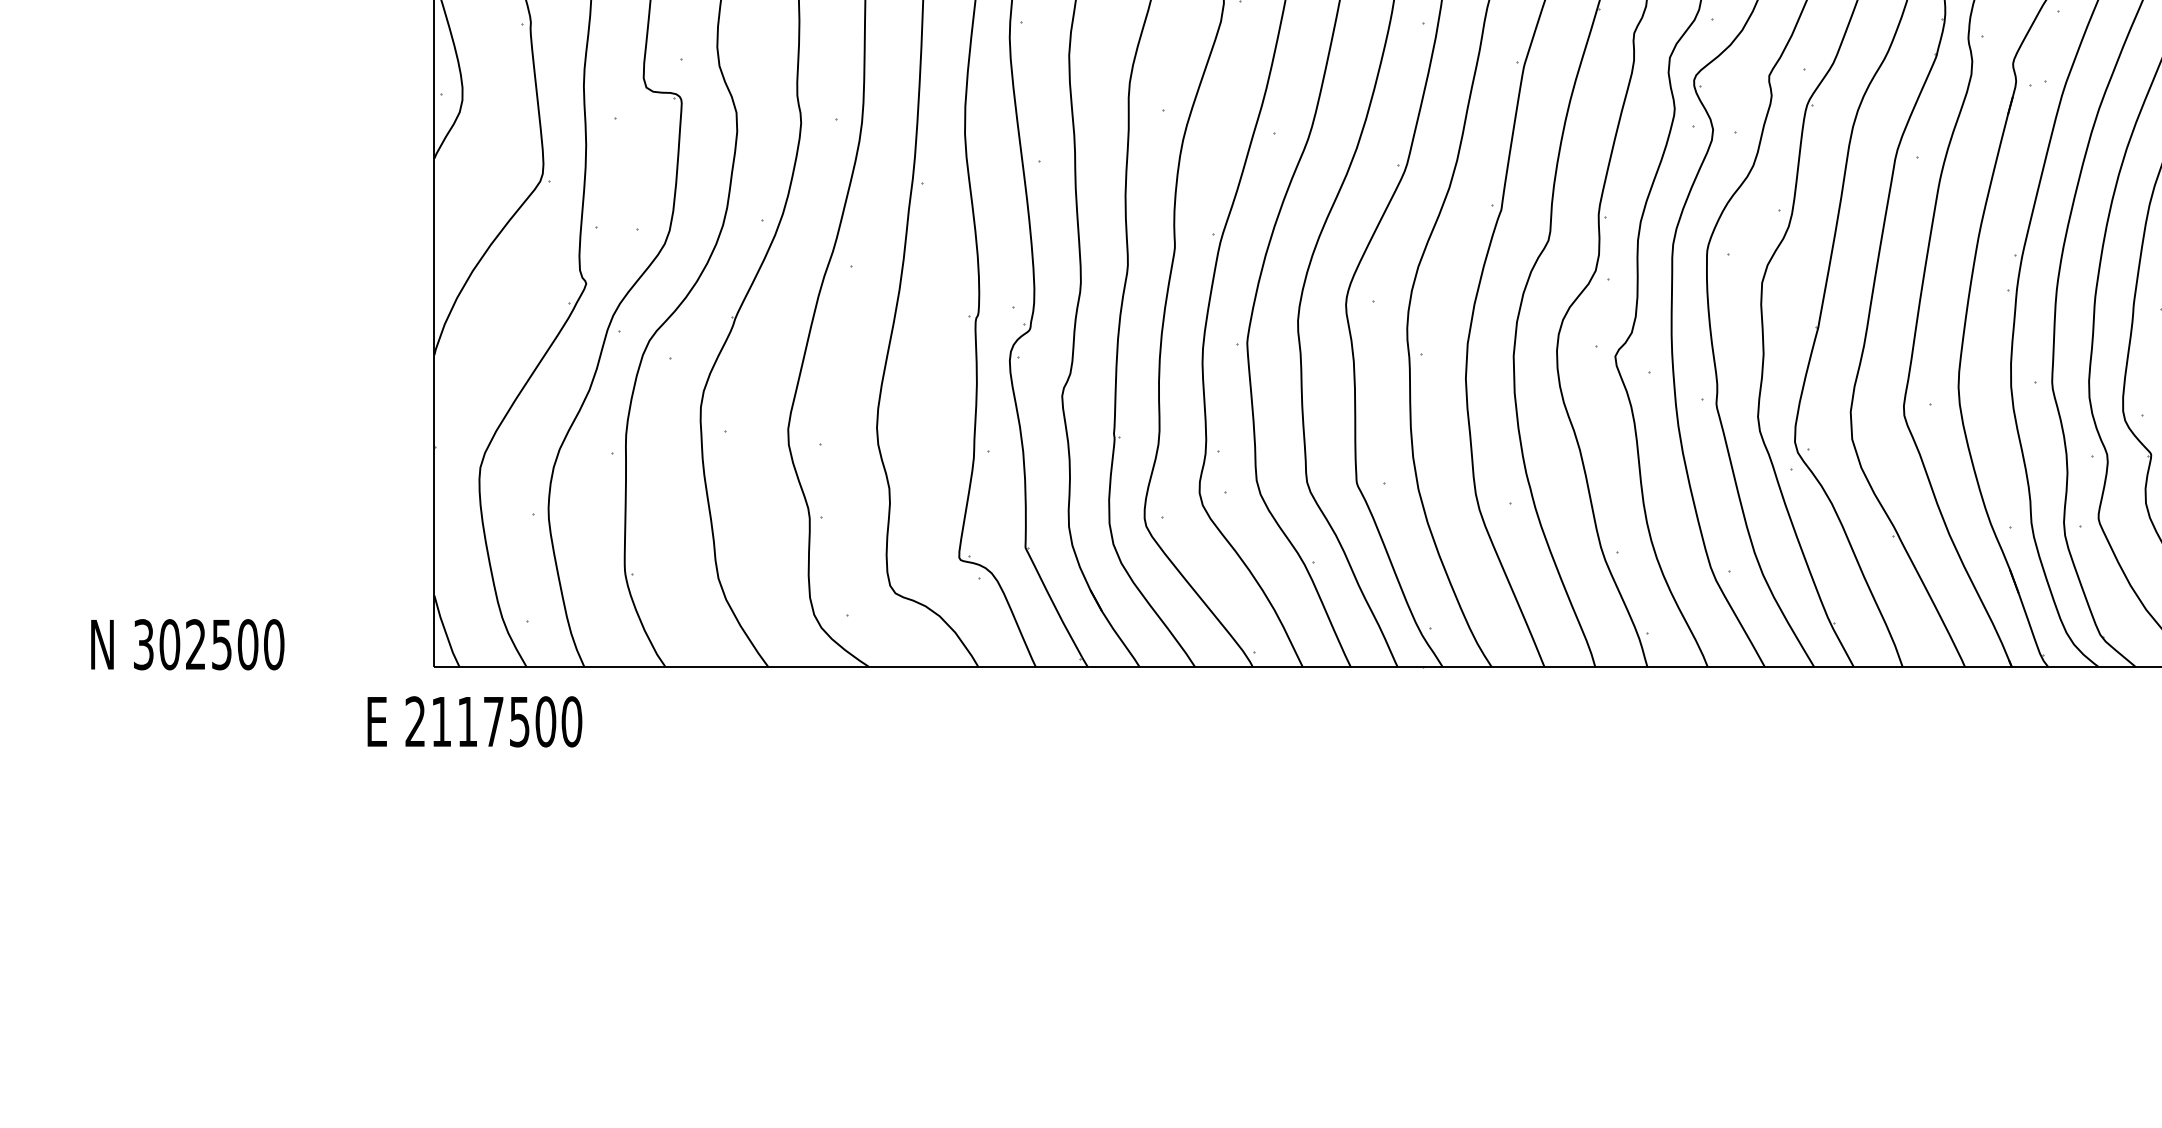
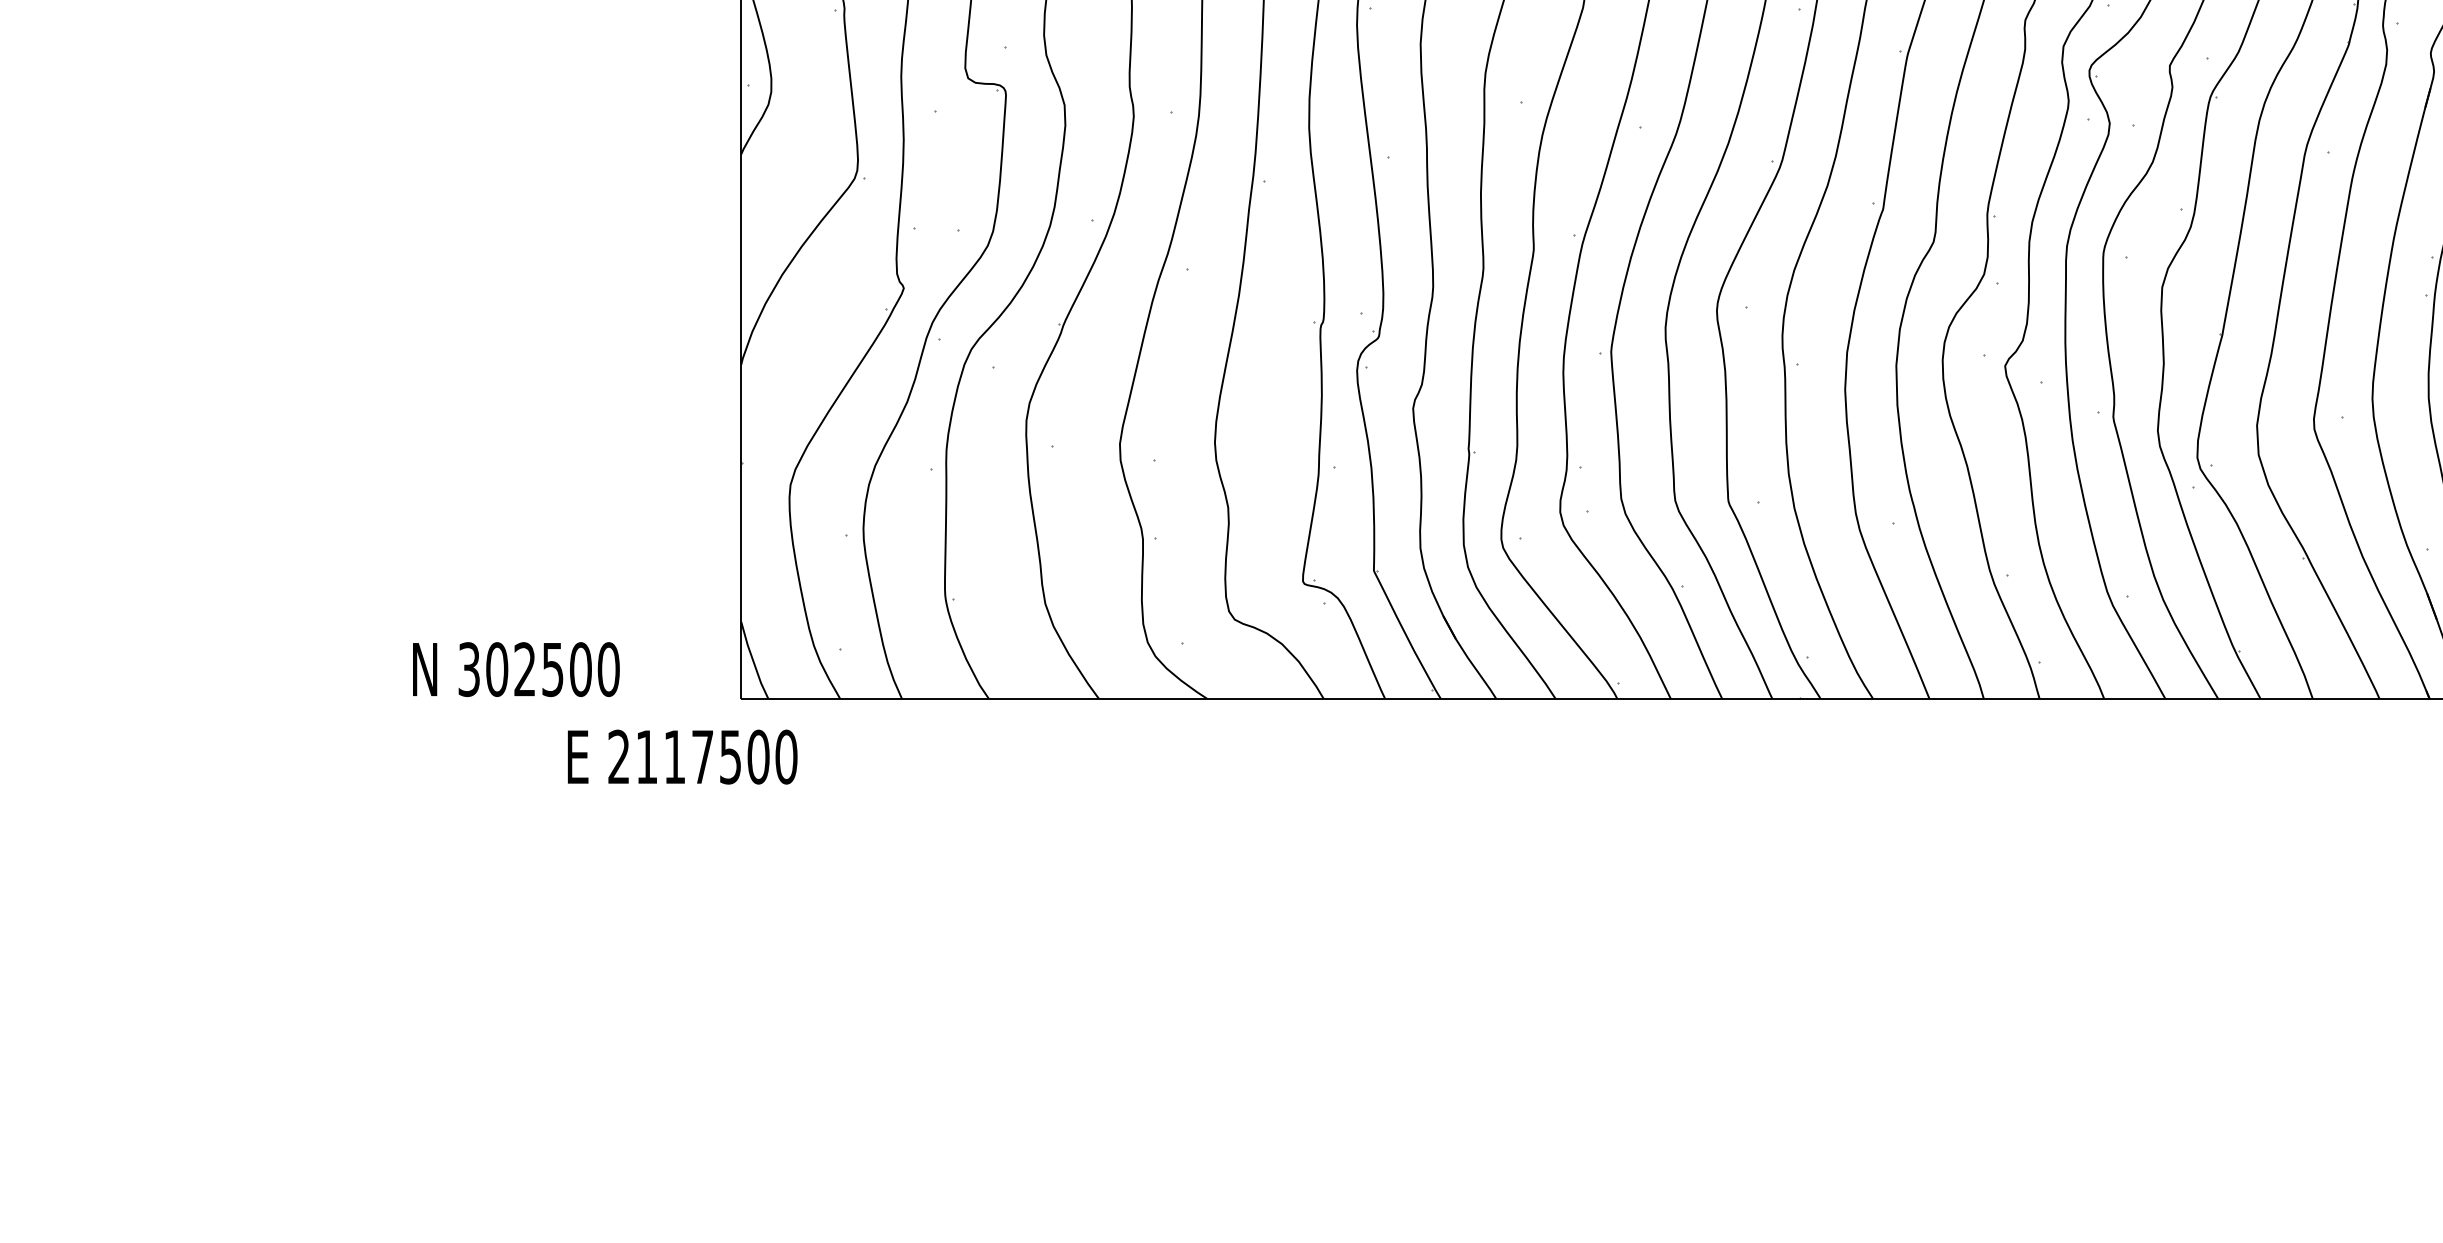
text: (187, 644) -> (516, 669), moved
text: (474, 721) -> (682, 756), moved

